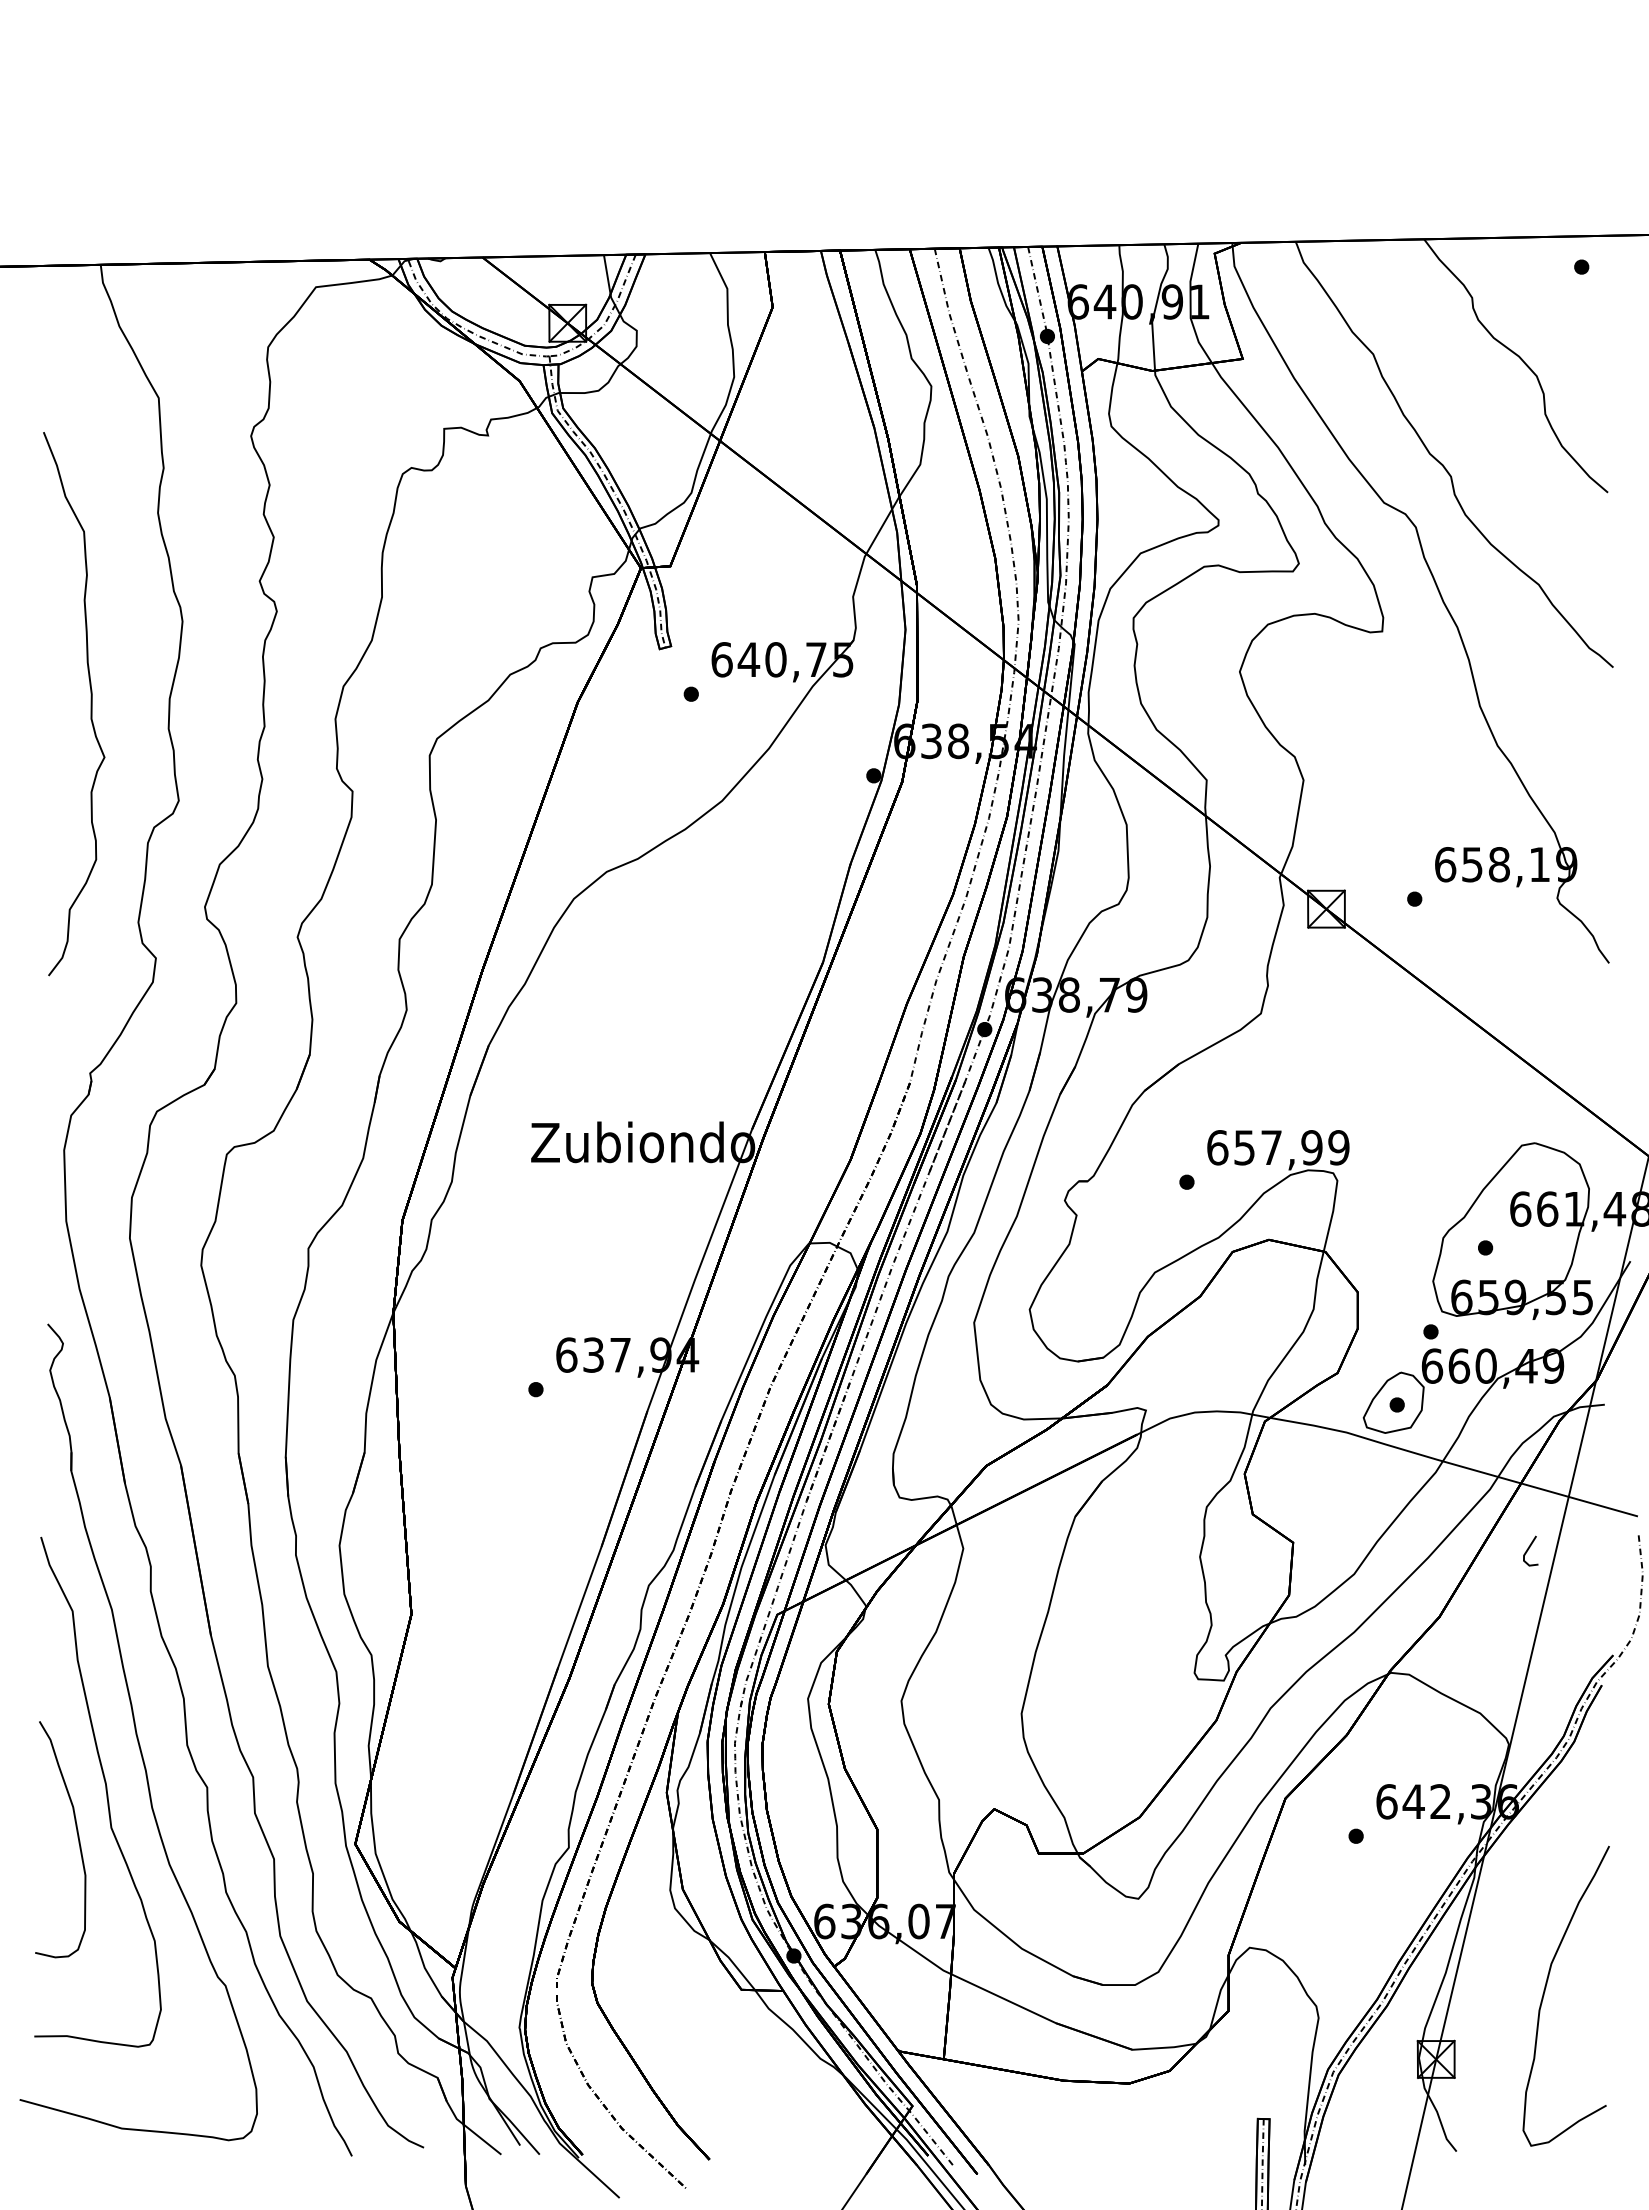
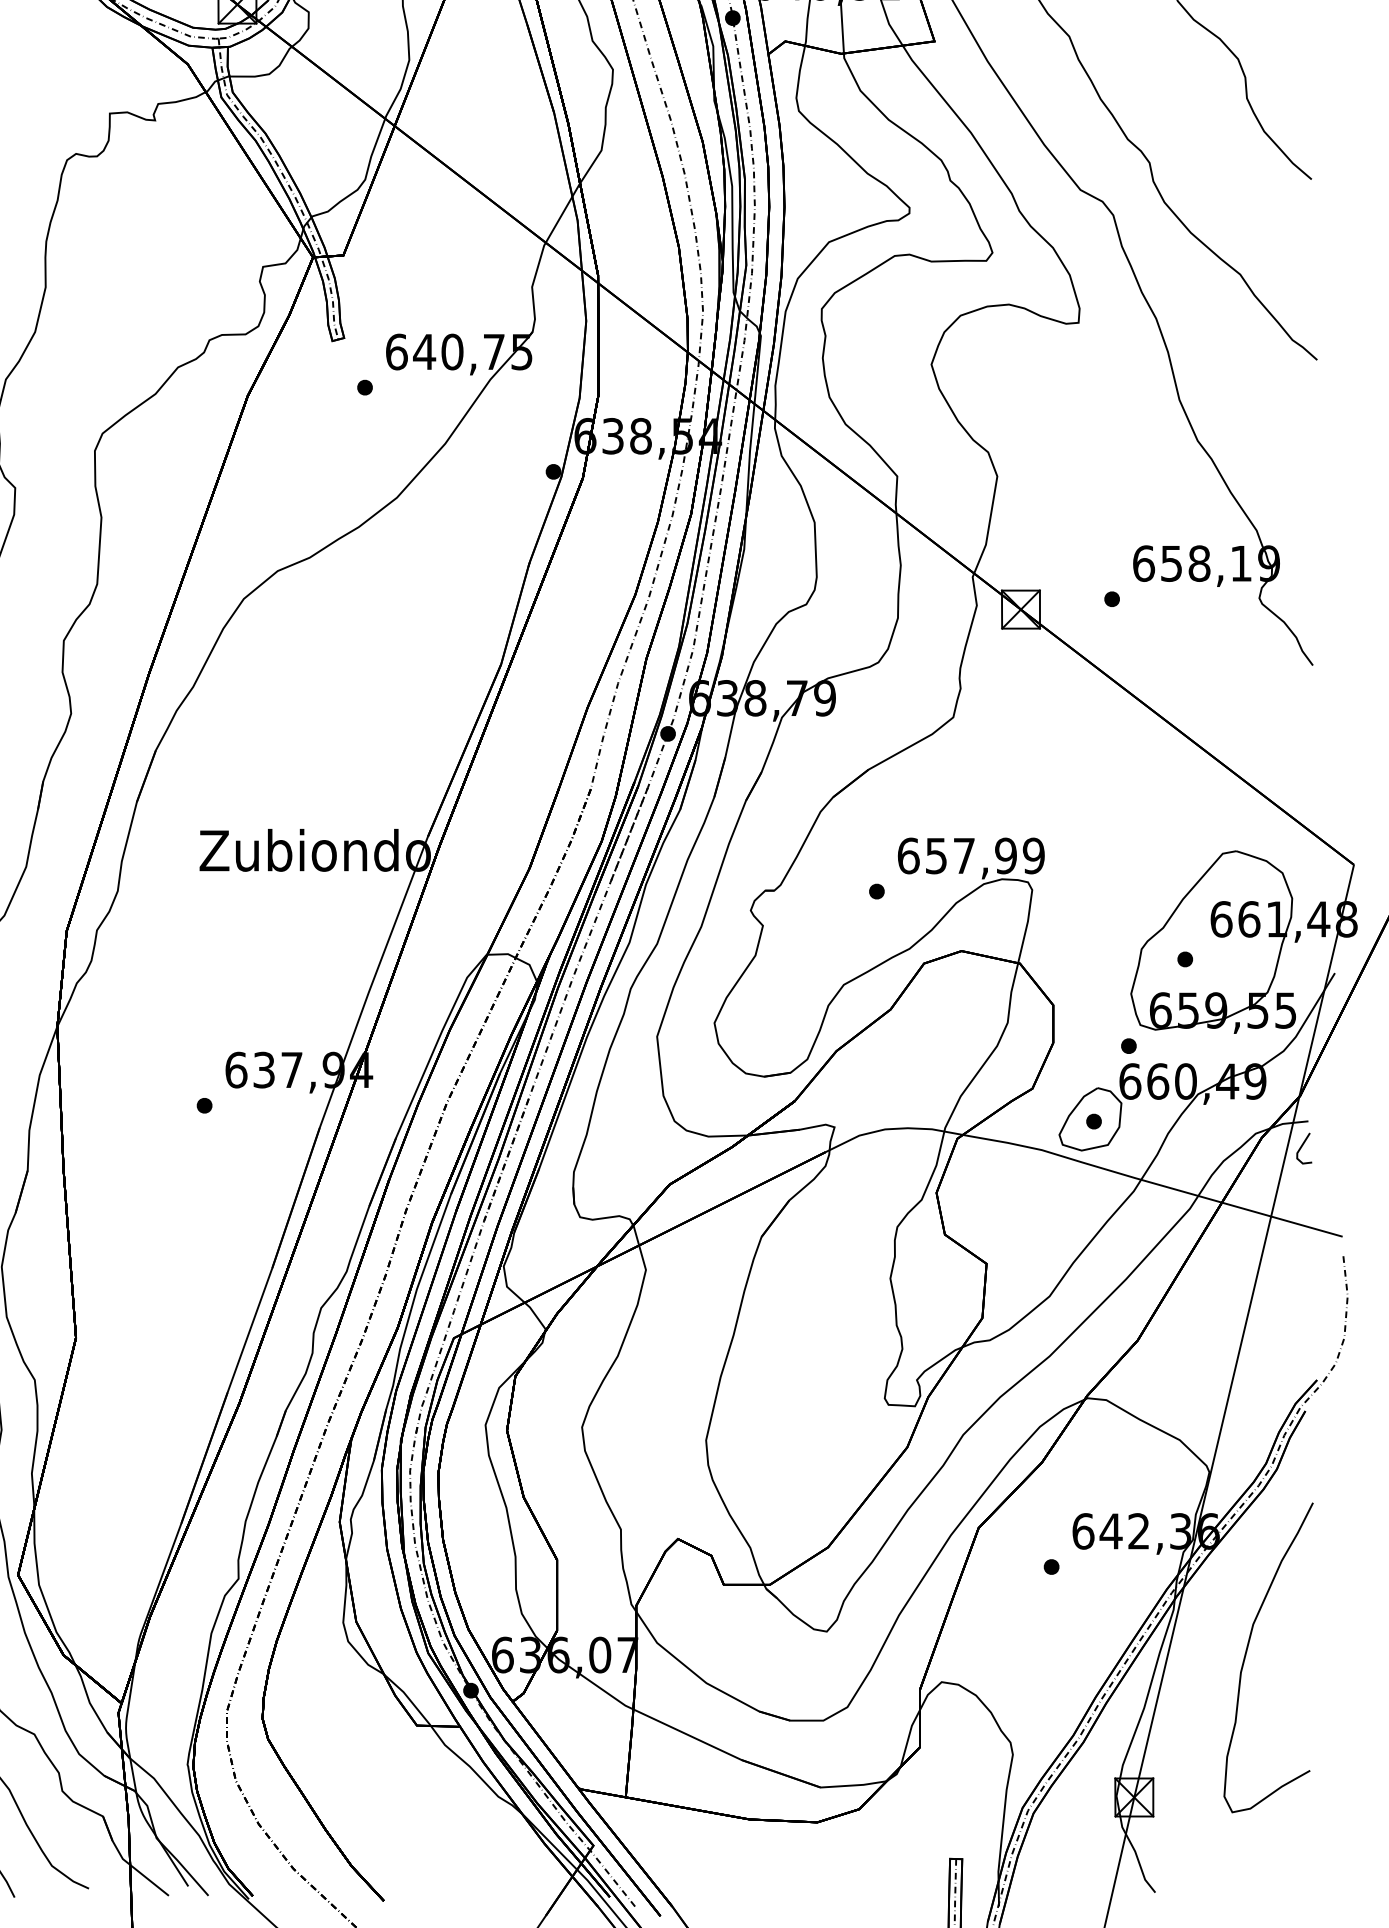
line: (1528, 1550) -> (1301, 1147), moved
curve: (1545, 1991) -> (1247, 1652), moved

